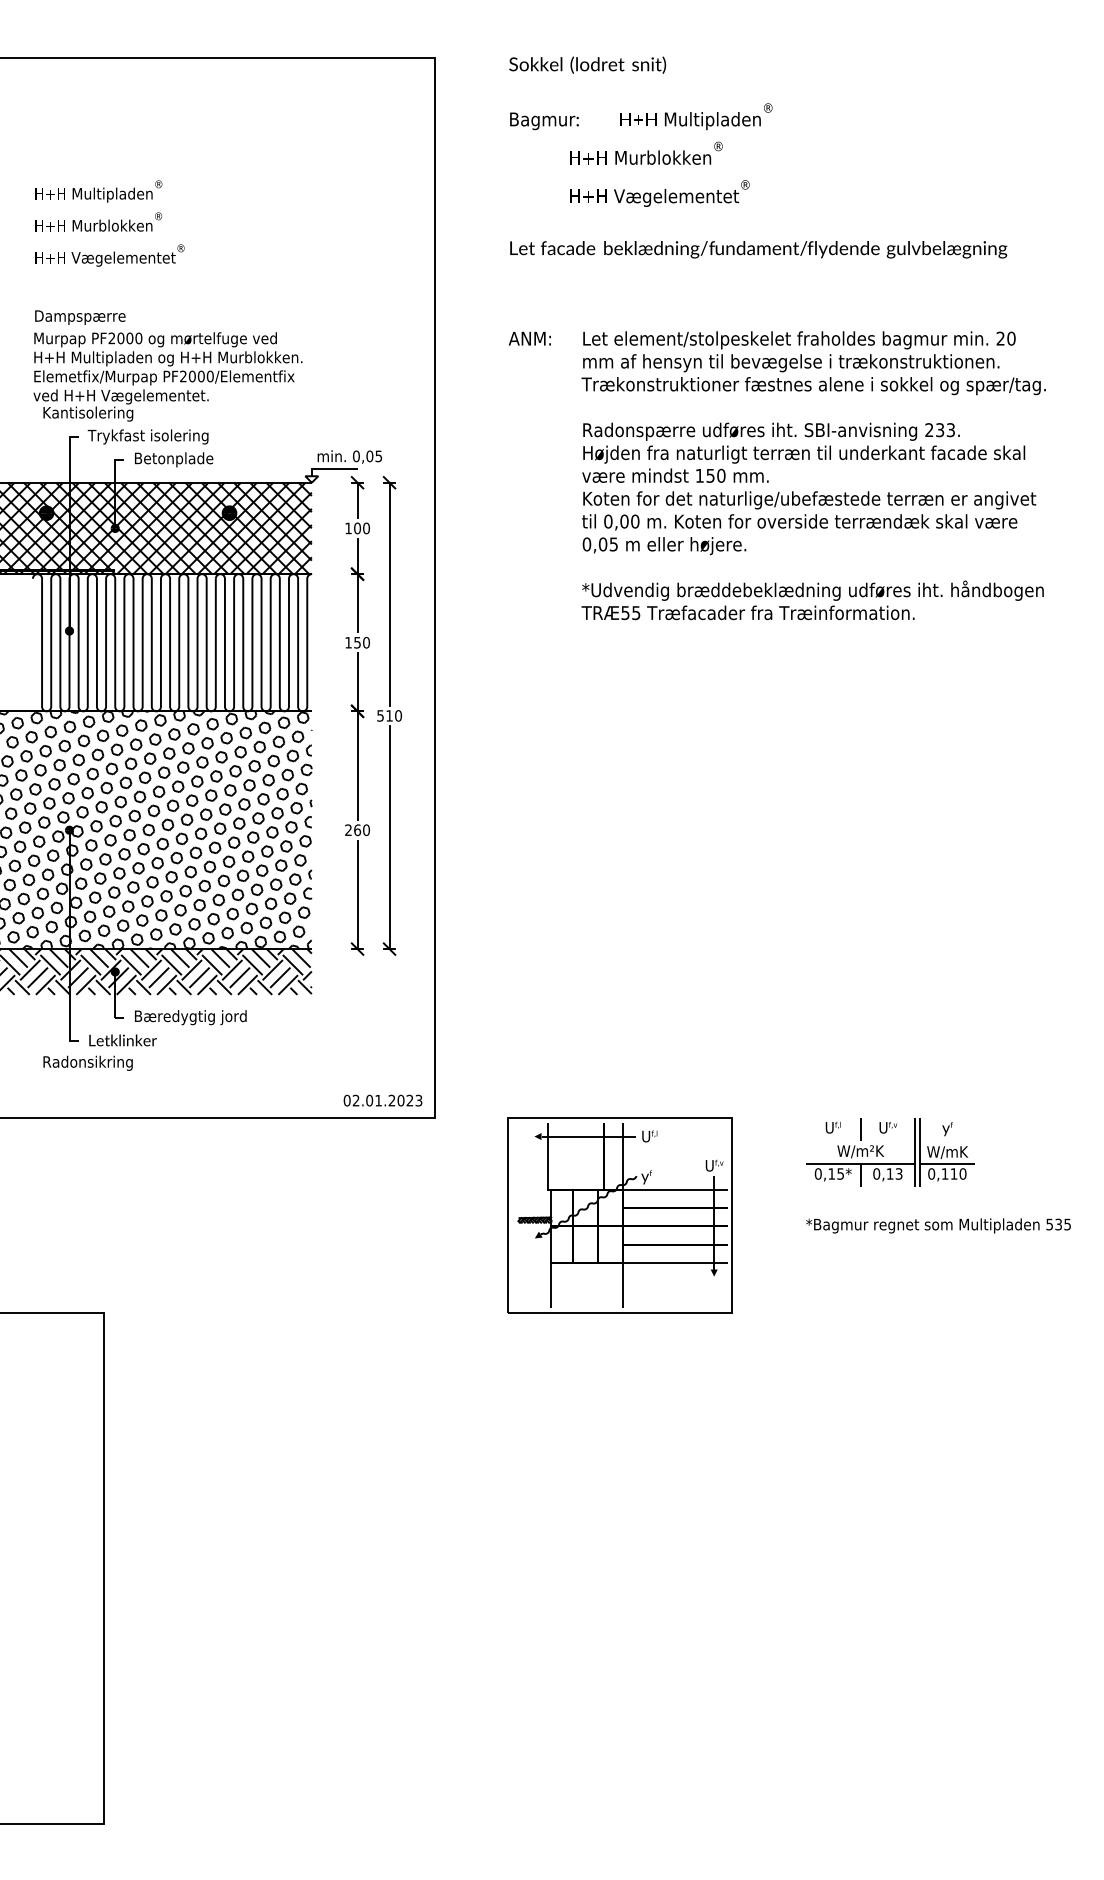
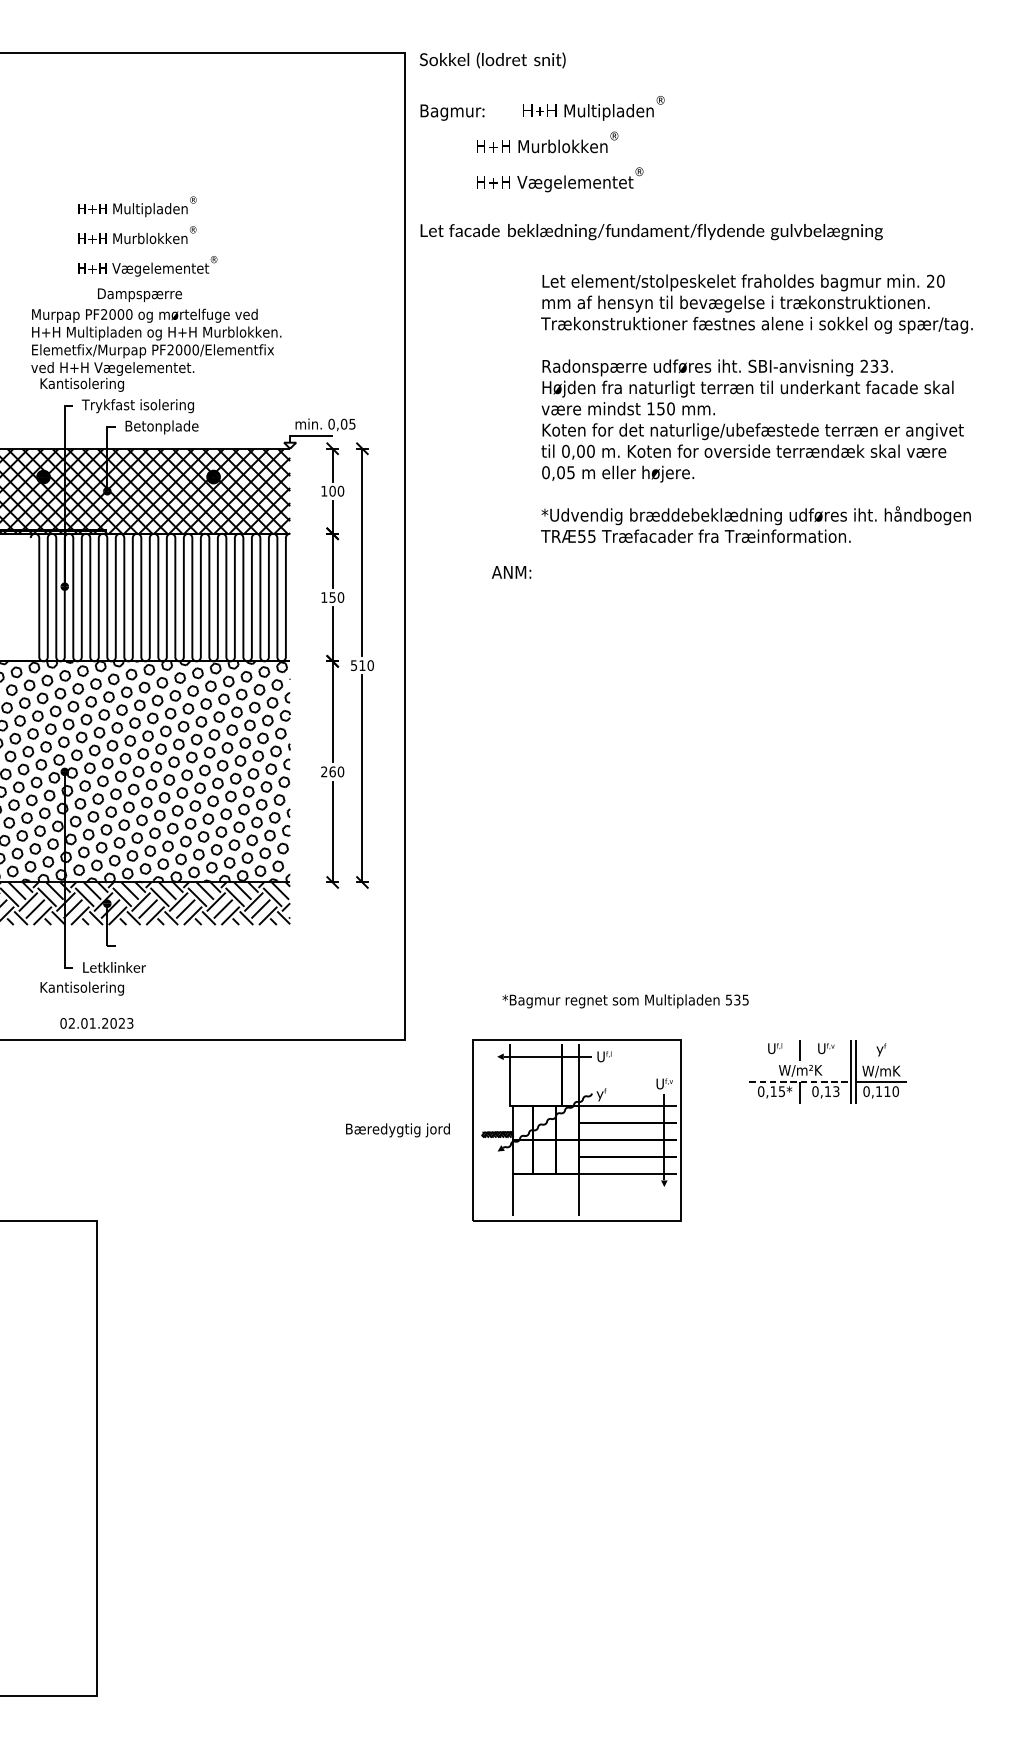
text: (758, 157) -> (651, 146), moved
text: (109, 223) -> (147, 236), moved
text: (80, 317) -> (140, 295), moved
text: (529, 338) -> (511, 572), moved
text: (813, 475) -> (756, 408), moved
text: (190, 1017) -> (397, 1130), moved
text: (88, 1062) -> (82, 987), Radonsikring -> Kantisolering
text: (382, 1100) -> (96, 1023), moved
line: (860, 1164) -> (800, 1082), solid -> dashed
text: (938, 1225) -> (625, 1000), moved

